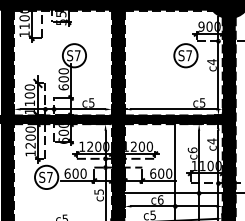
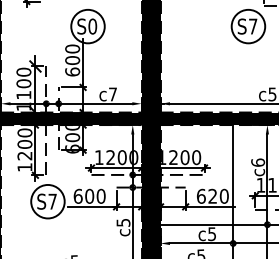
text: (77, 55) -> (92, 26), S7 -> S0
text: (91, 102) -> (112, 93), c5 -> c7
text: (161, 173) -> (213, 196), 600 -> 620
text: (160, 199) -> (211, 233), c6 -> c5

